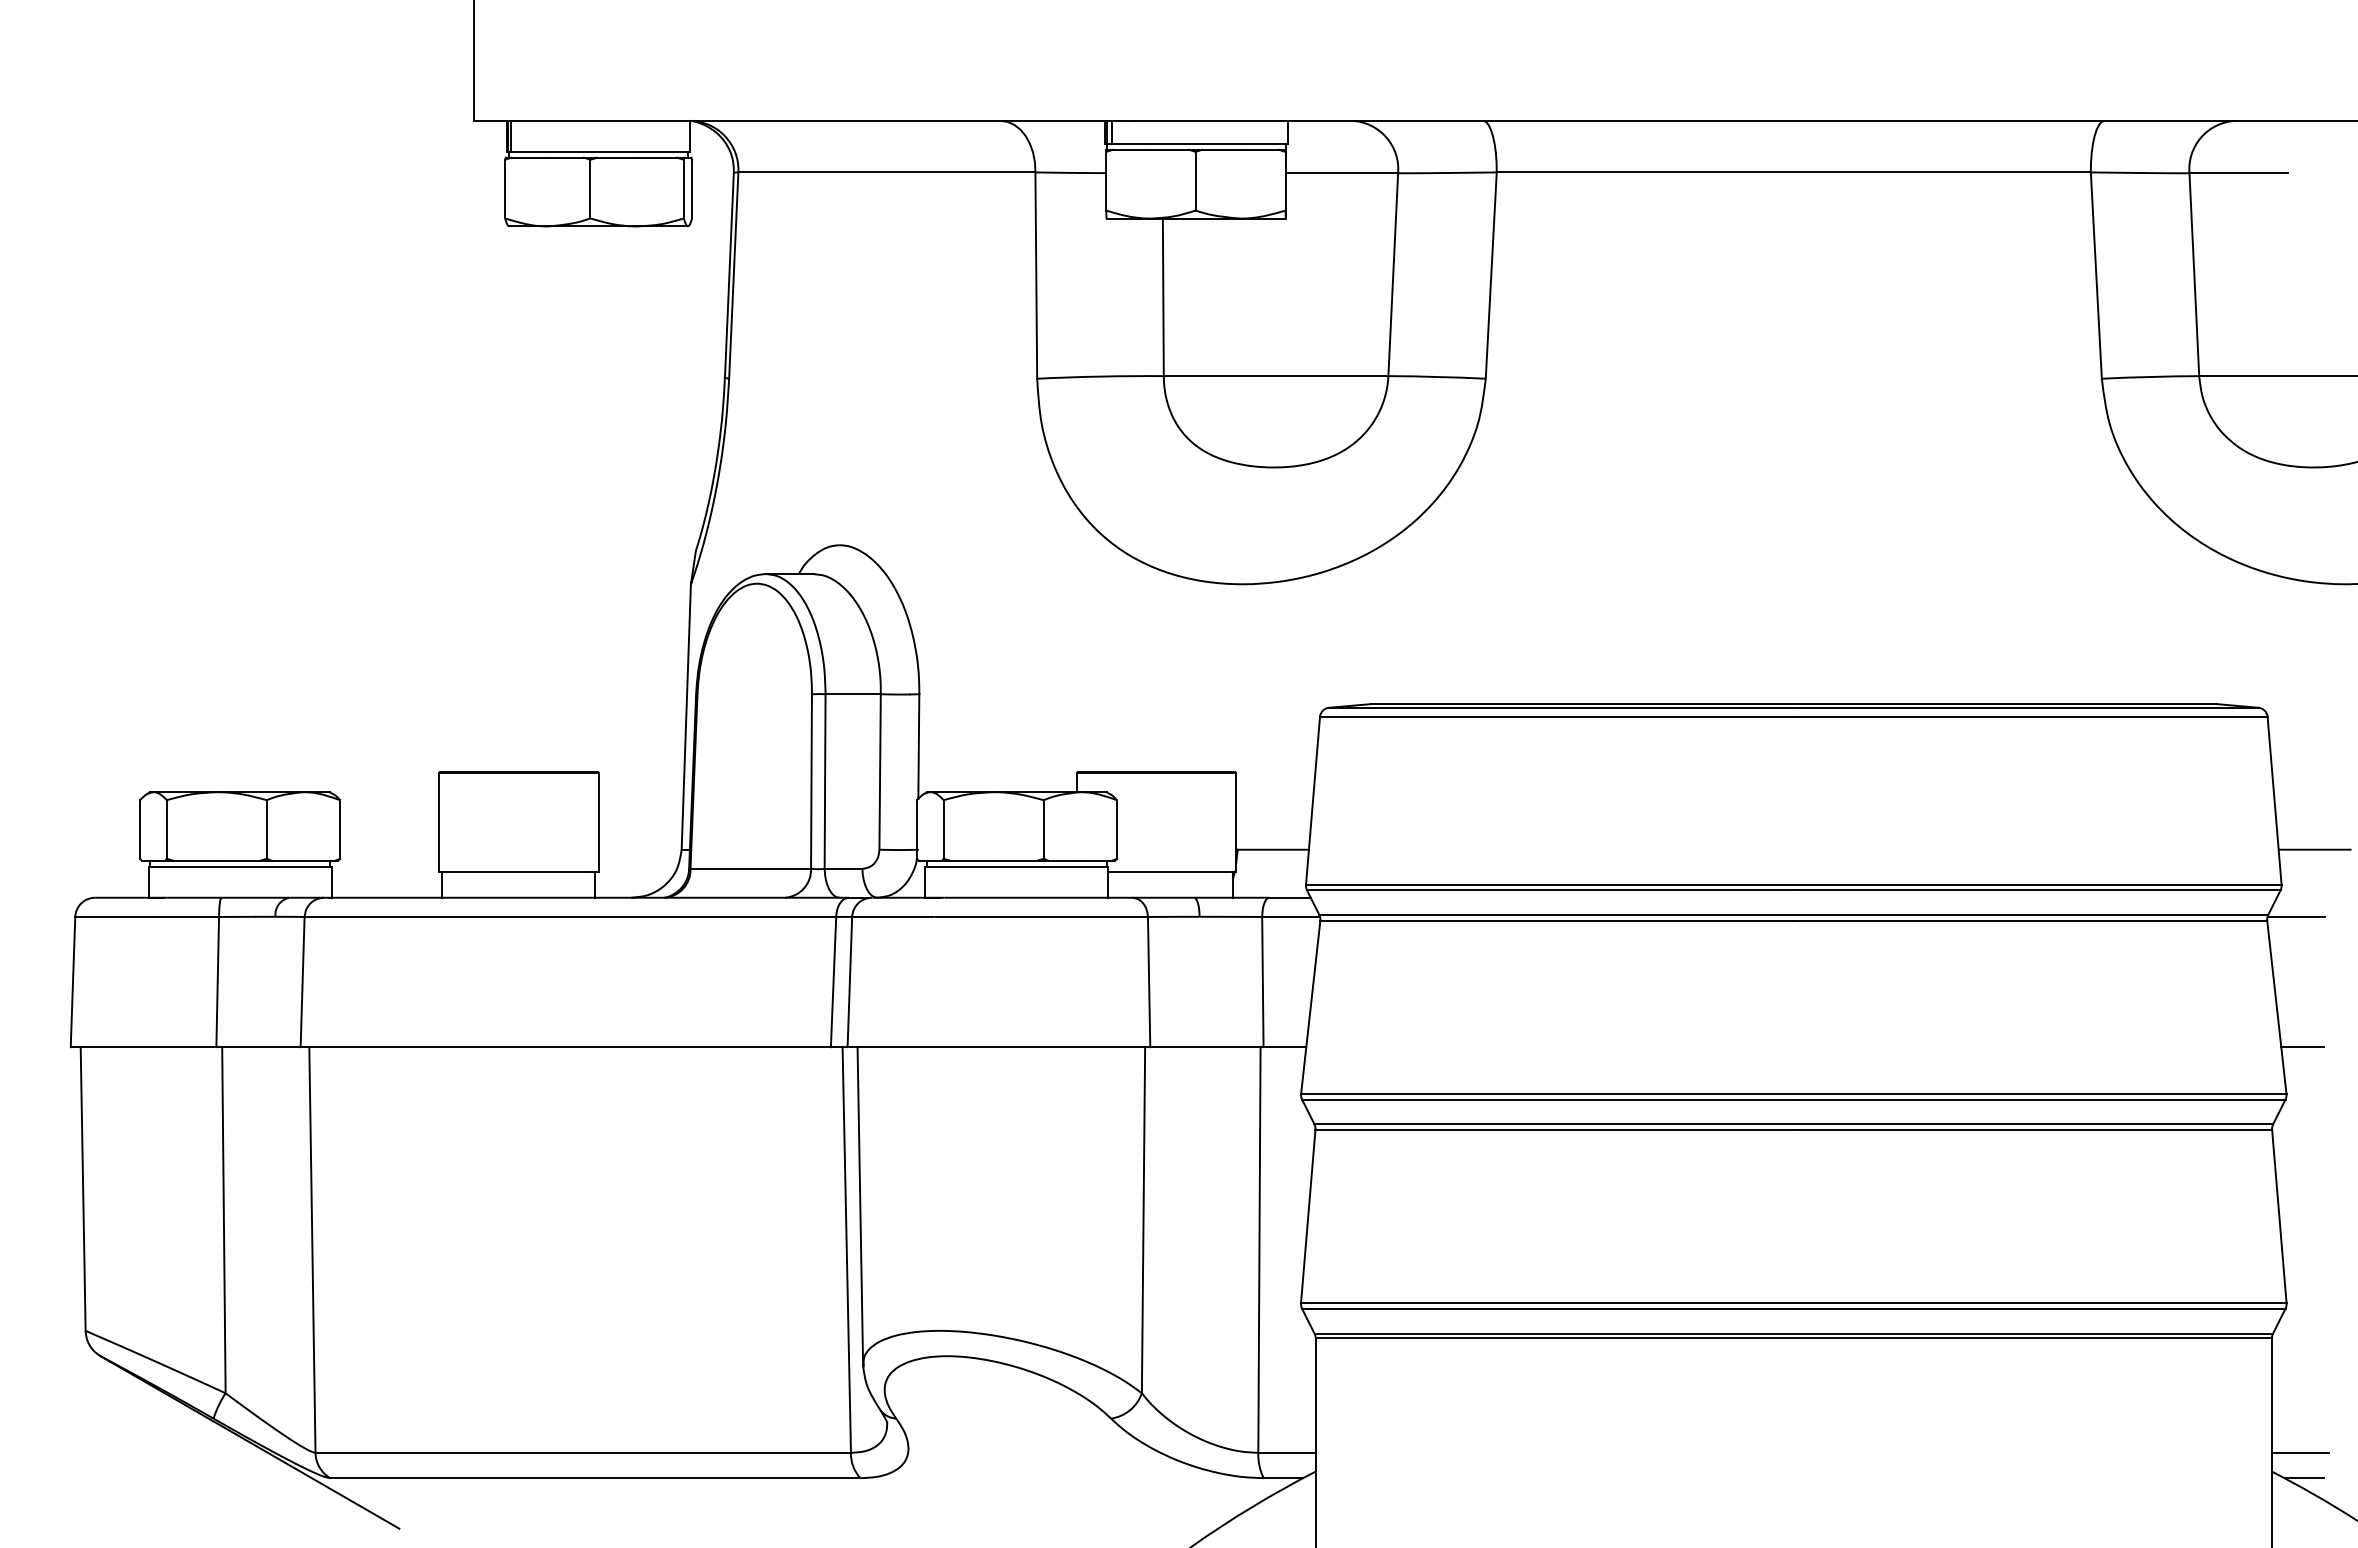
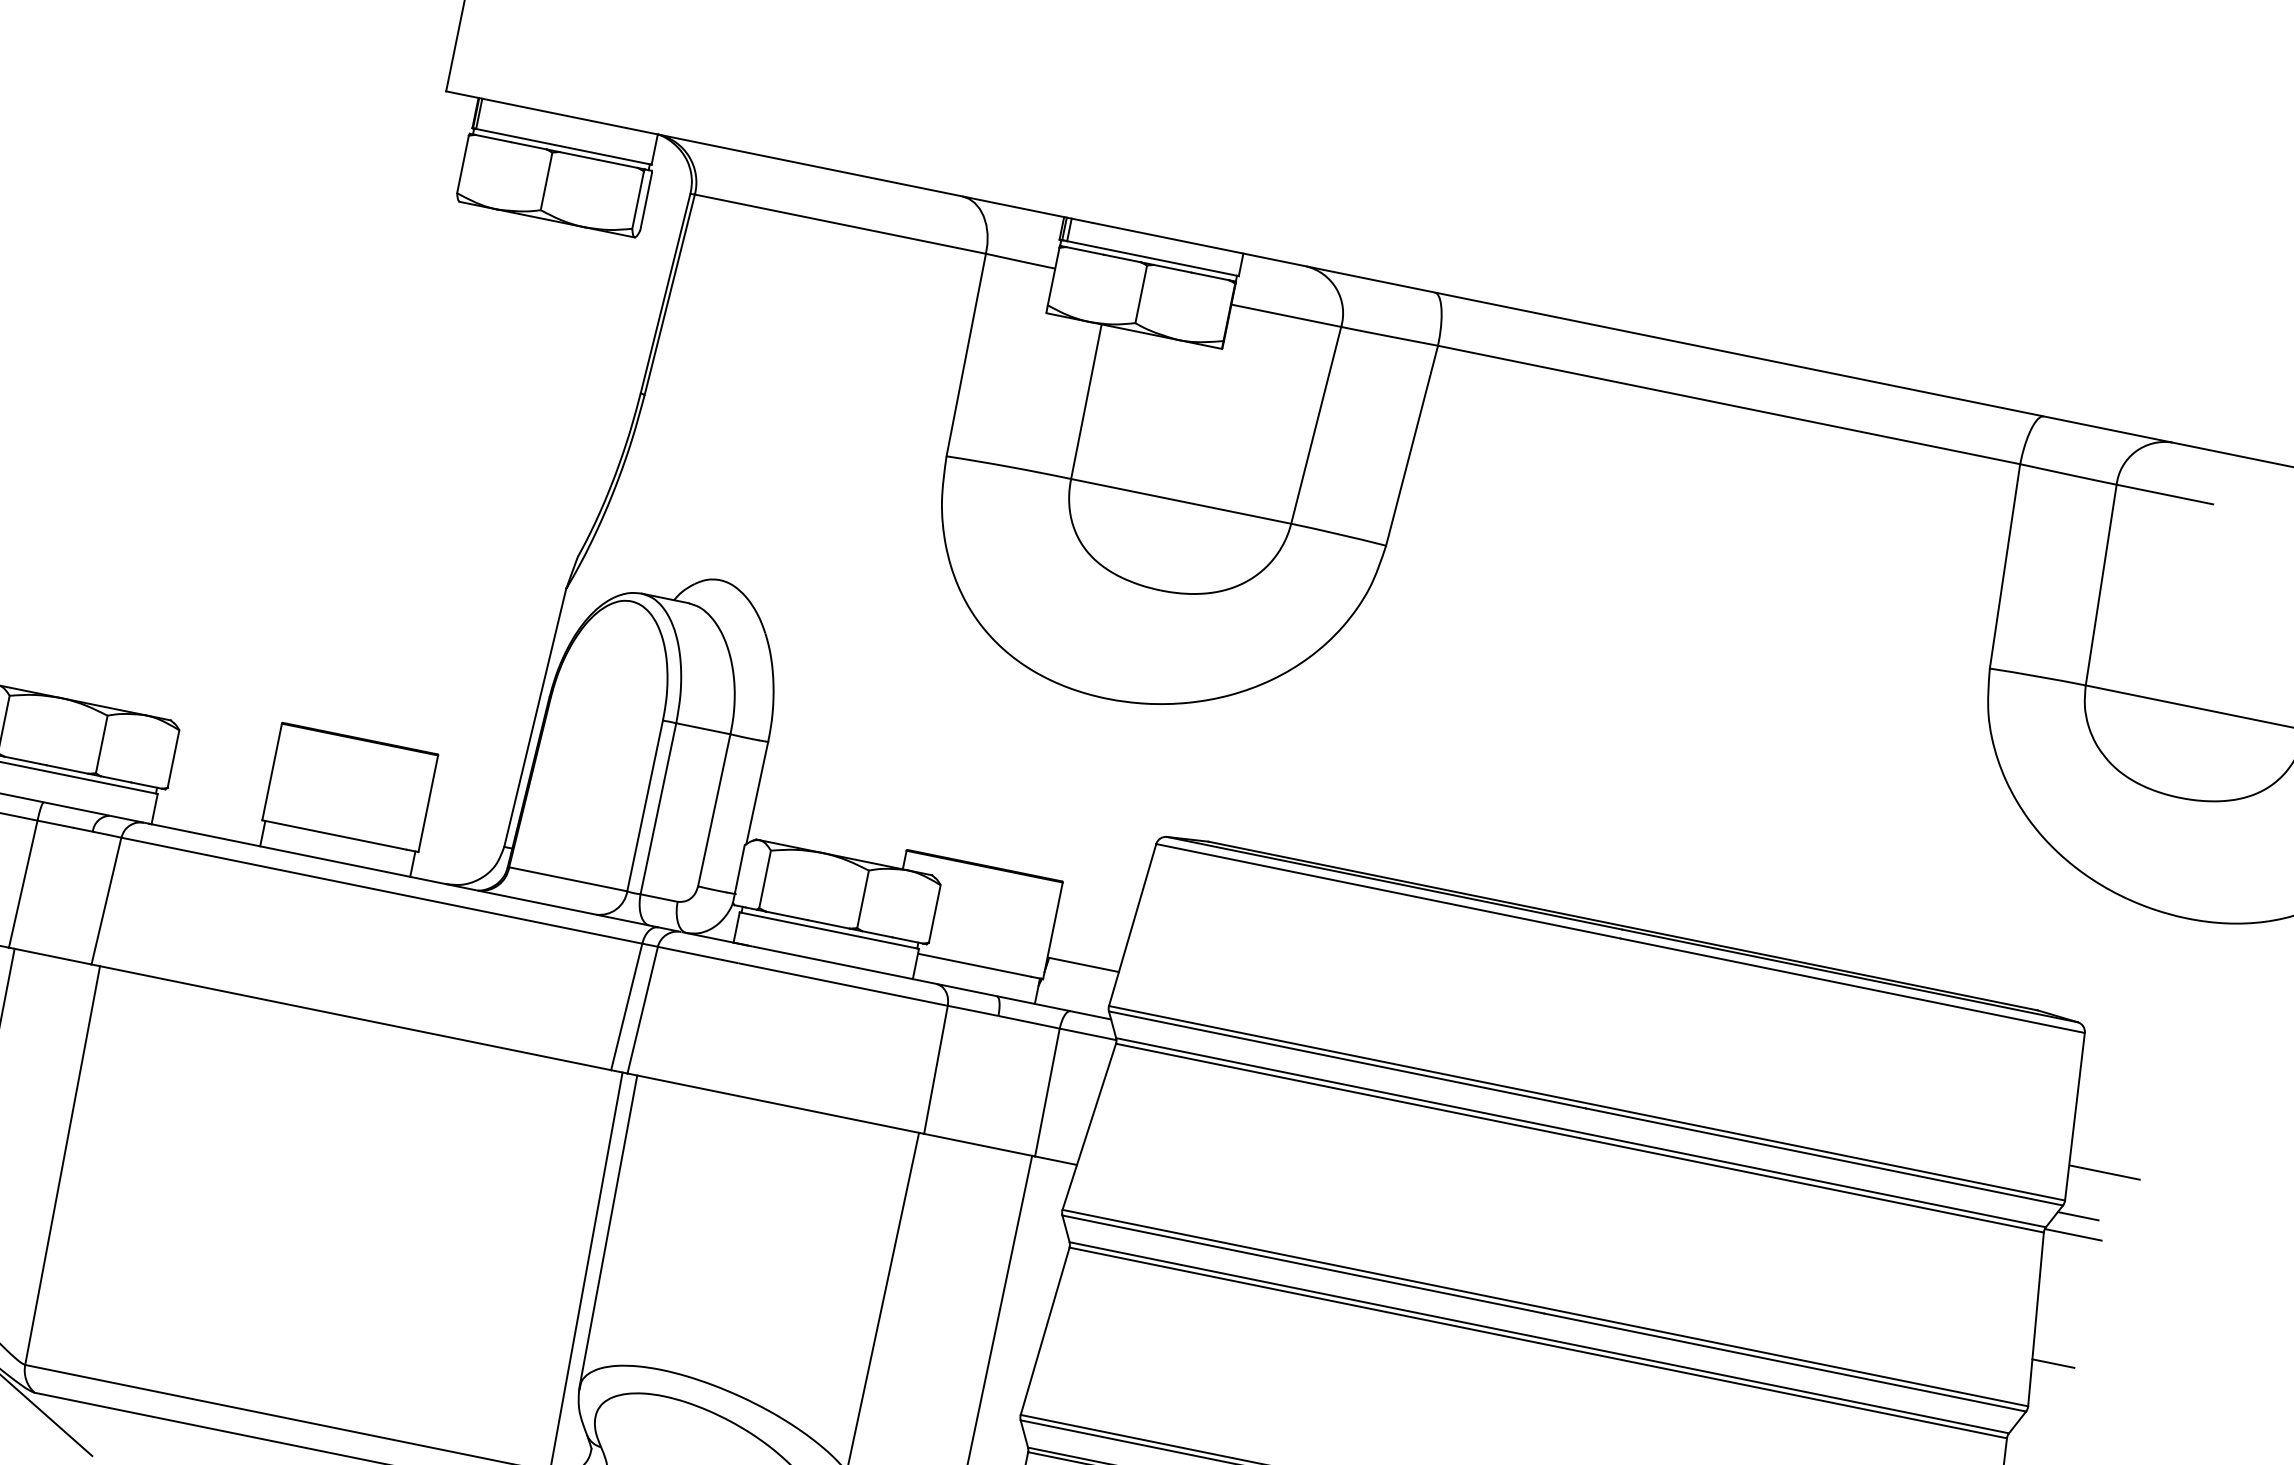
line: (2297, 897) -> (2078, 1215), added

